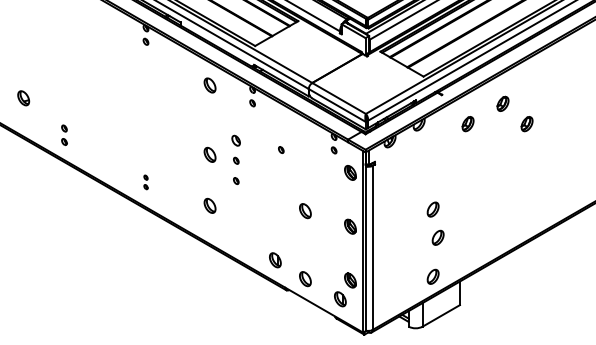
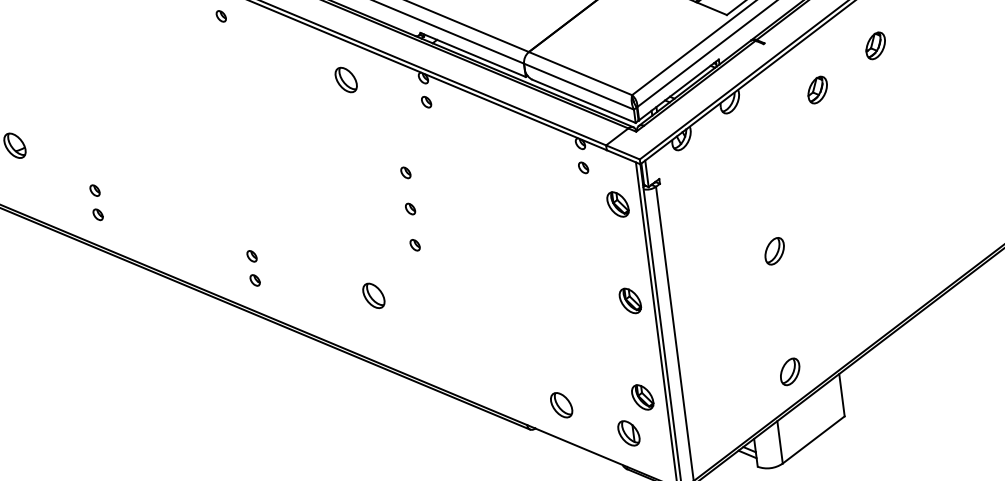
part: (526, 124) -> (922, 77), removed
part: (236, 140) -> (406, 172), size x0.62
part: (281, 149) -> (488, 178), removed
part: (209, 154) -> (361, 203), removed
part: (145, 182) -> (252, 268), size x1.43
part: (305, 211) -> (546, 283), removed
part: (437, 237) -> (788, 300), removed
part: (275, 260) -> (503, 378), removed

